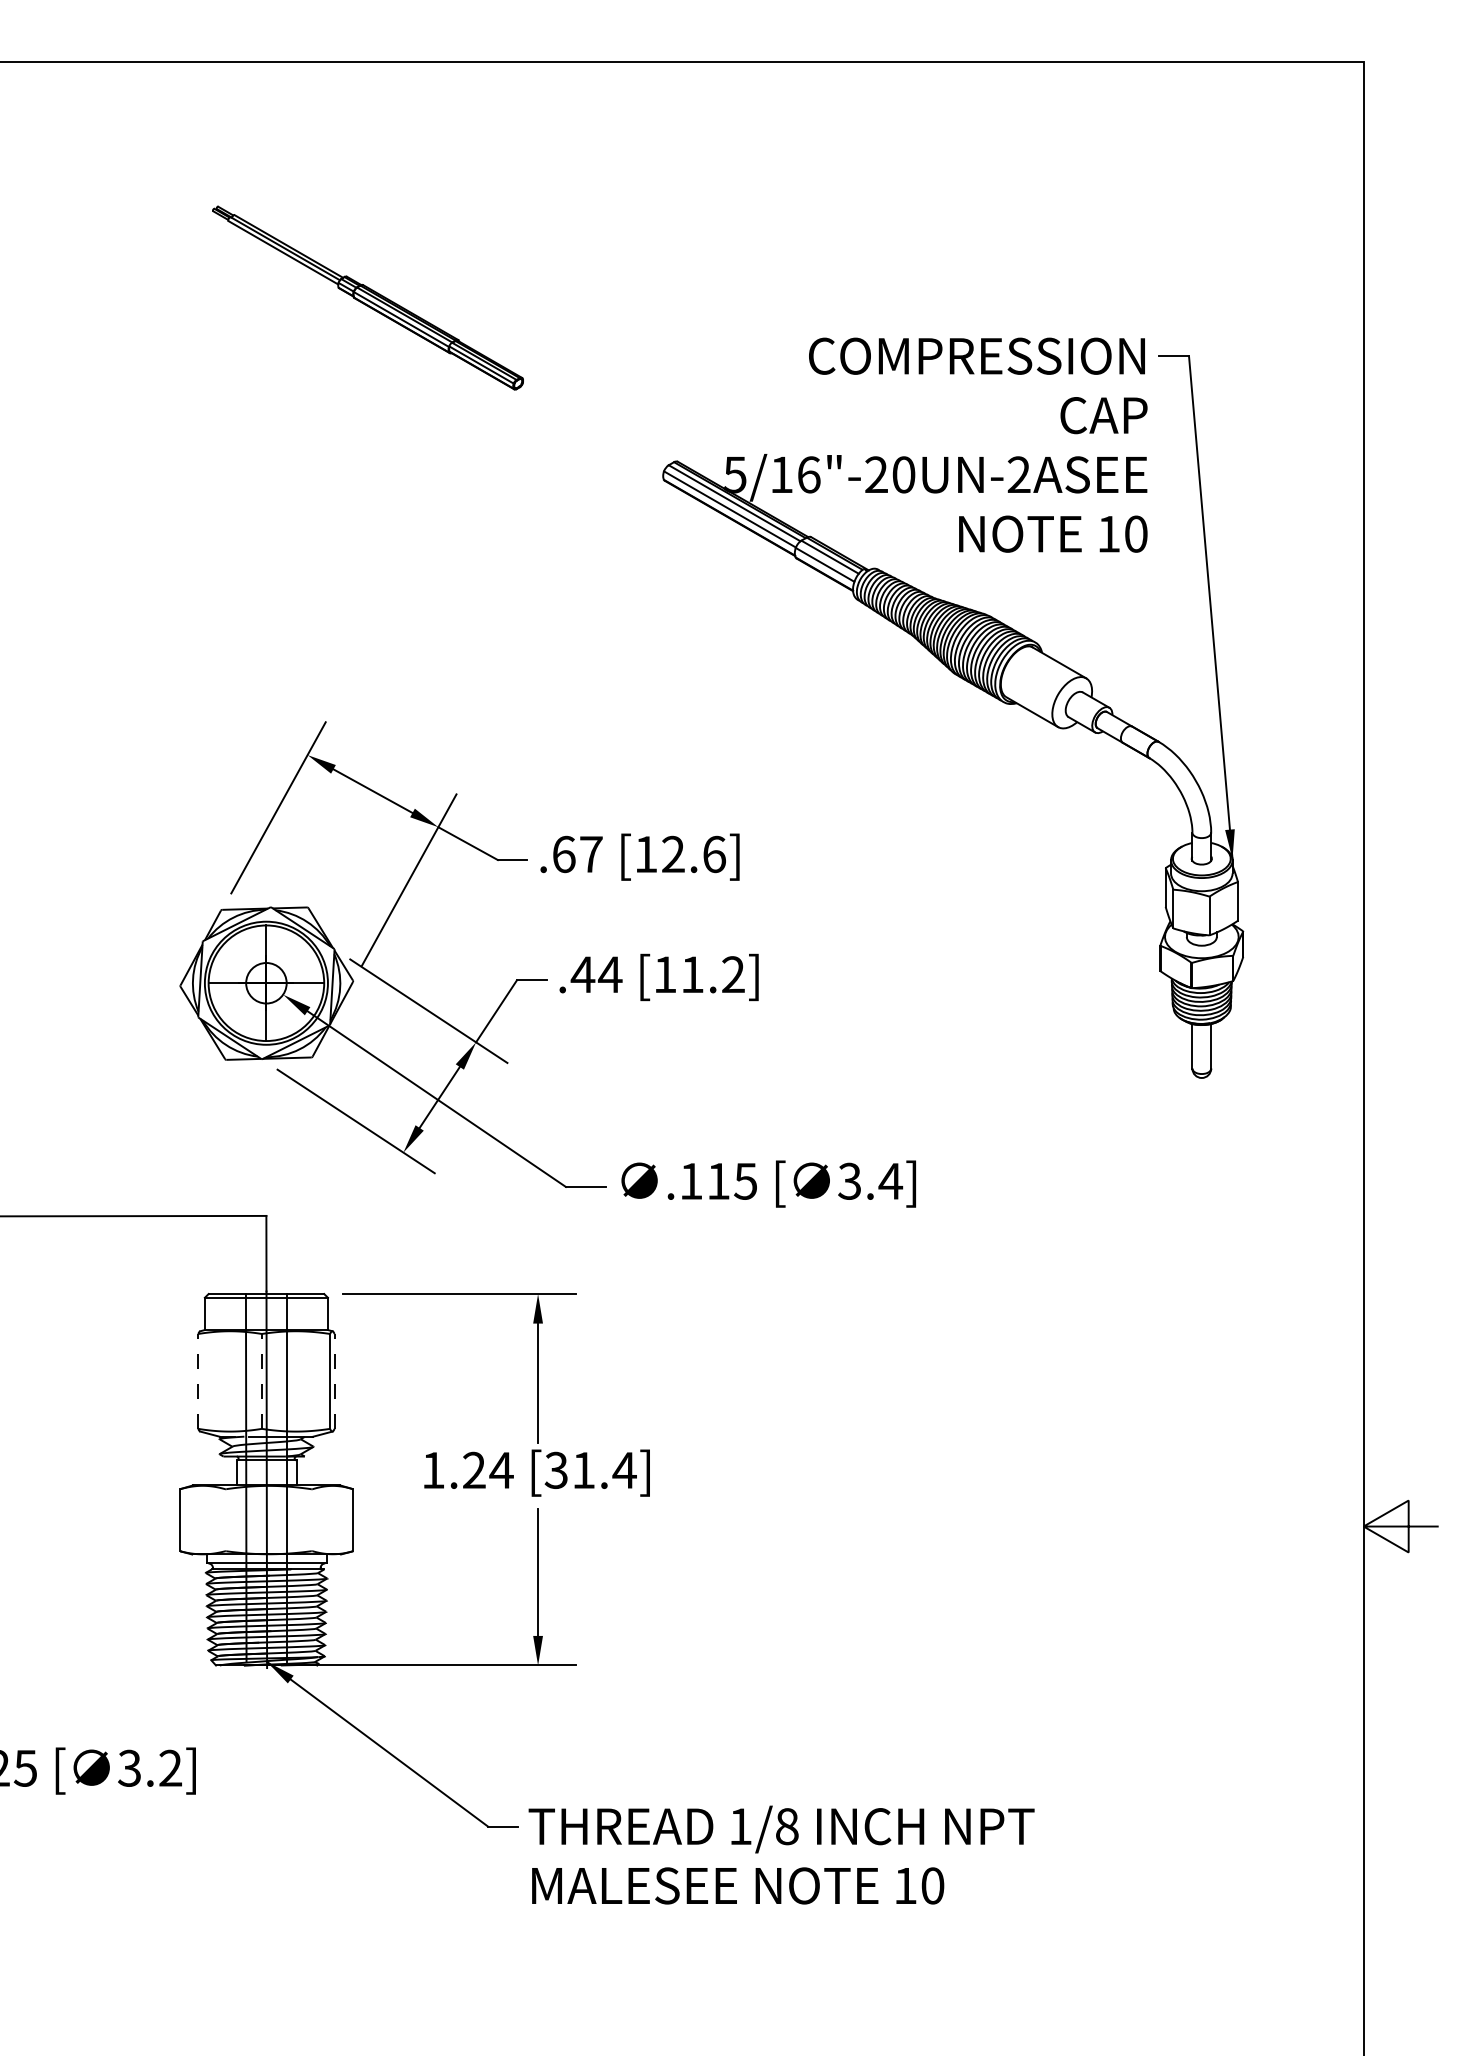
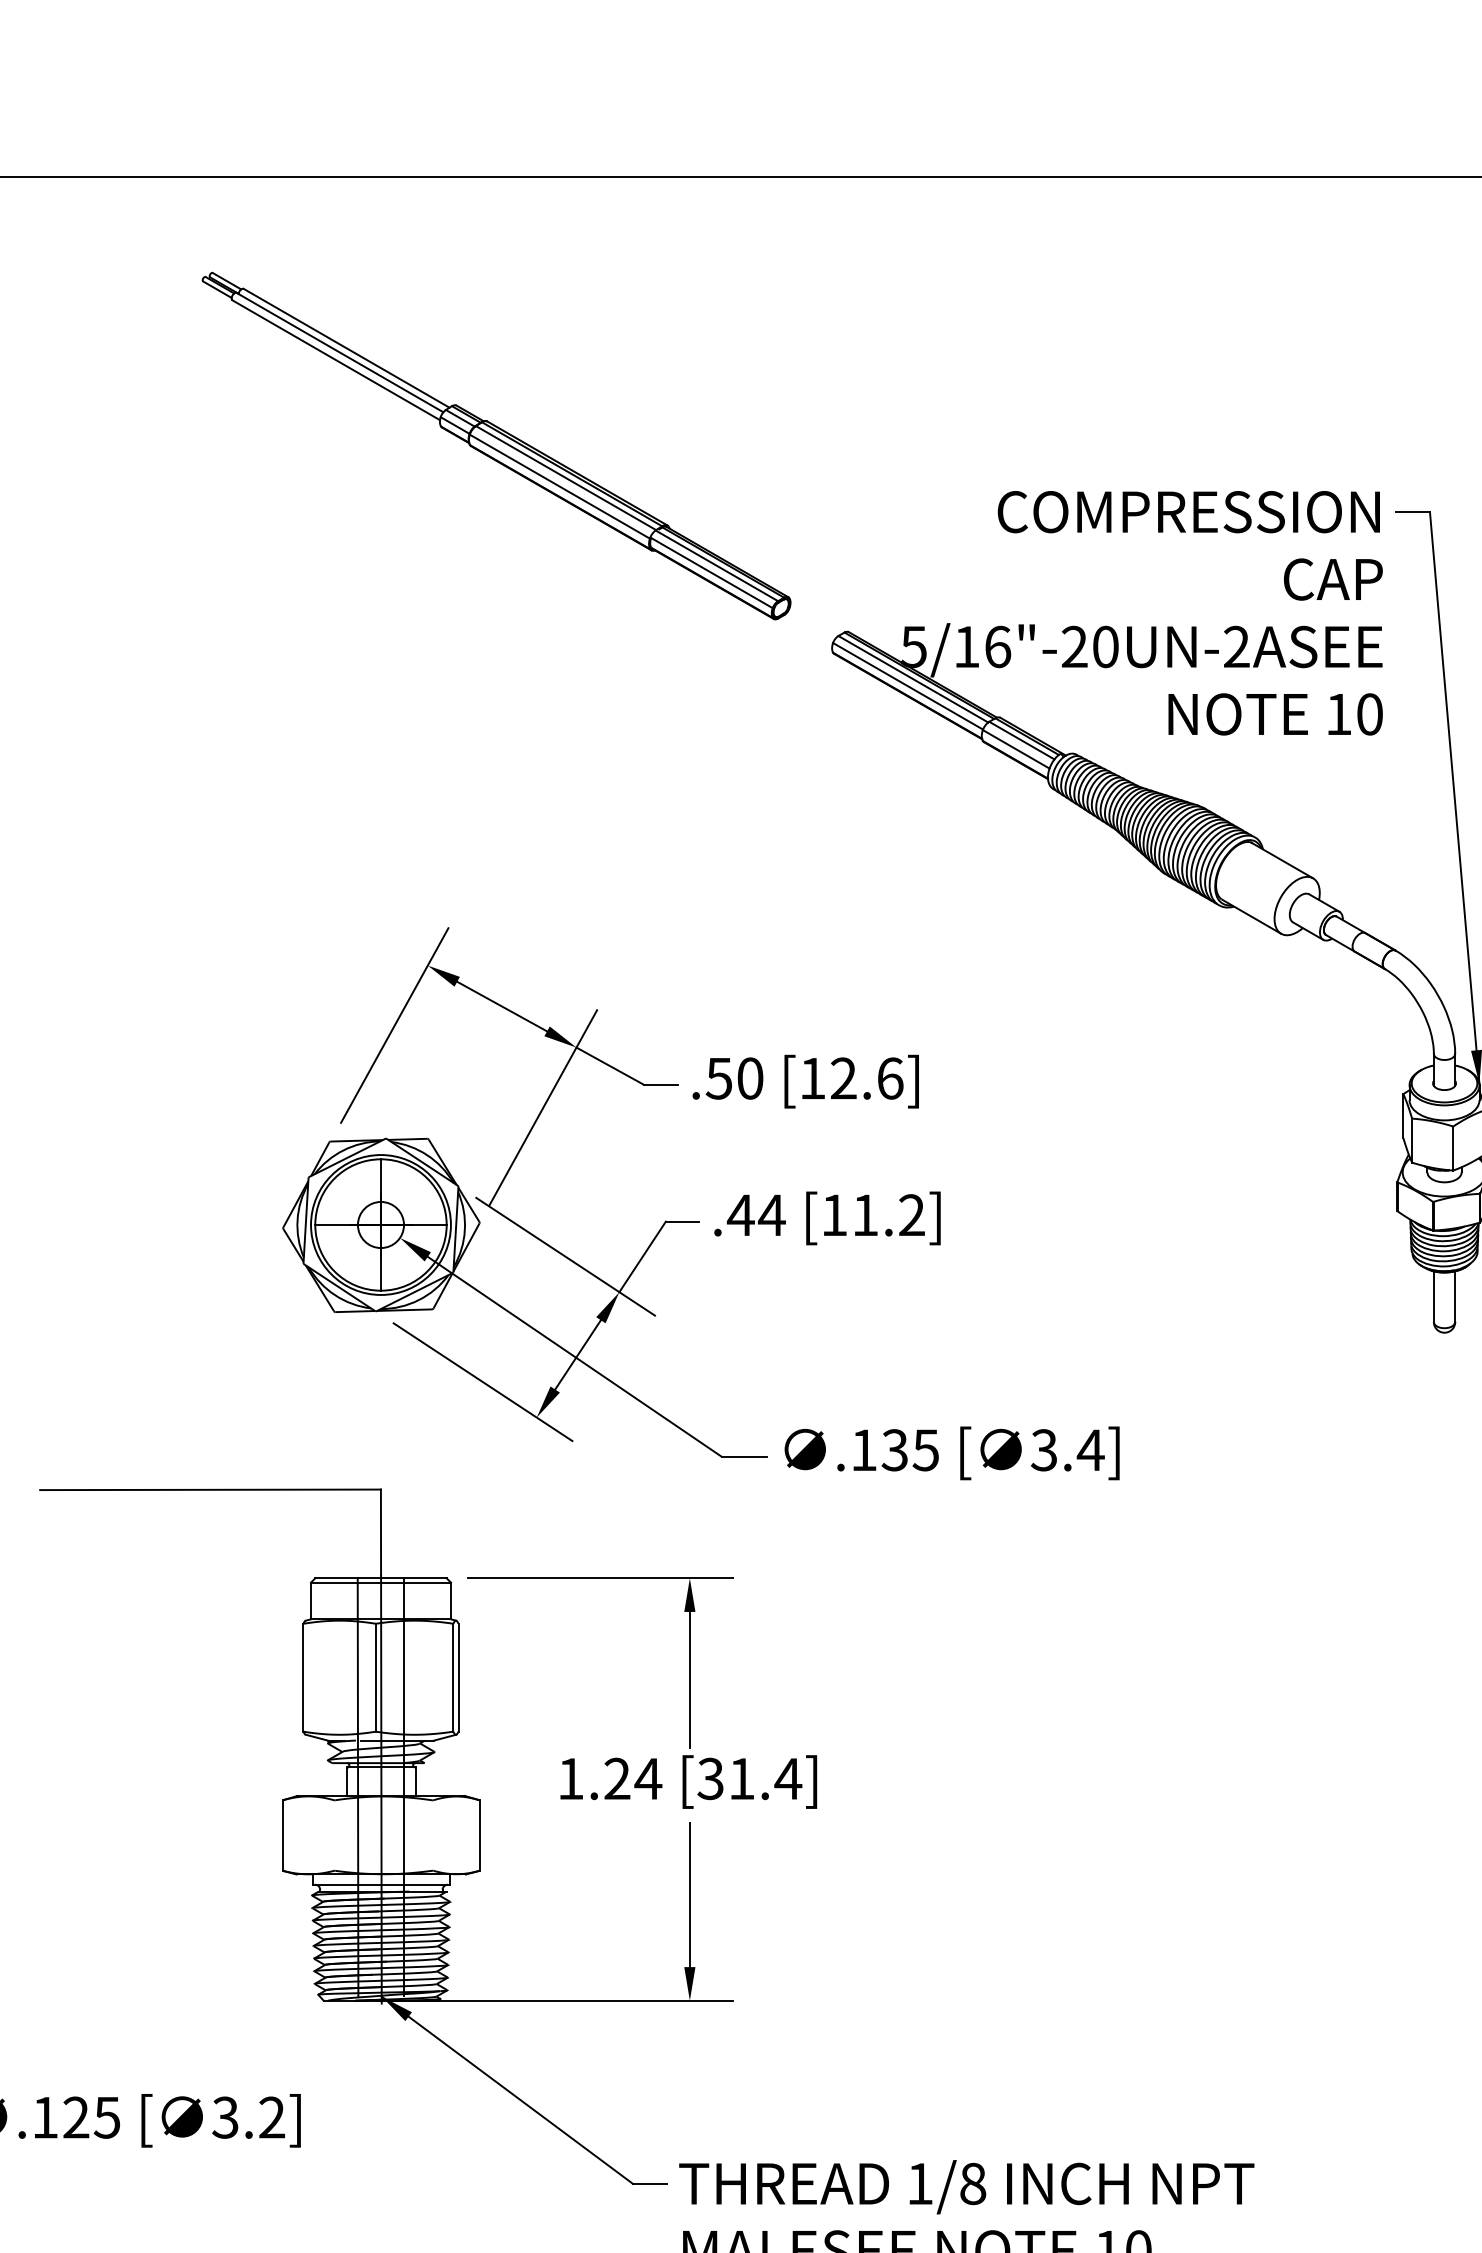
part: (367, 297) -> (495, 445), size x1.67
text: (577, 854) -> (734, 1078), .67 -> .50
text: (717, 1180) -> (893, 1449), .115 -> .135
line: (198, 1380) -> (303, 1676), dashed -> solid
line: (261, 1380) -> (375, 1676), dashed -> solid
line: (334, 1380) -> (458, 1676), dashed -> solid

